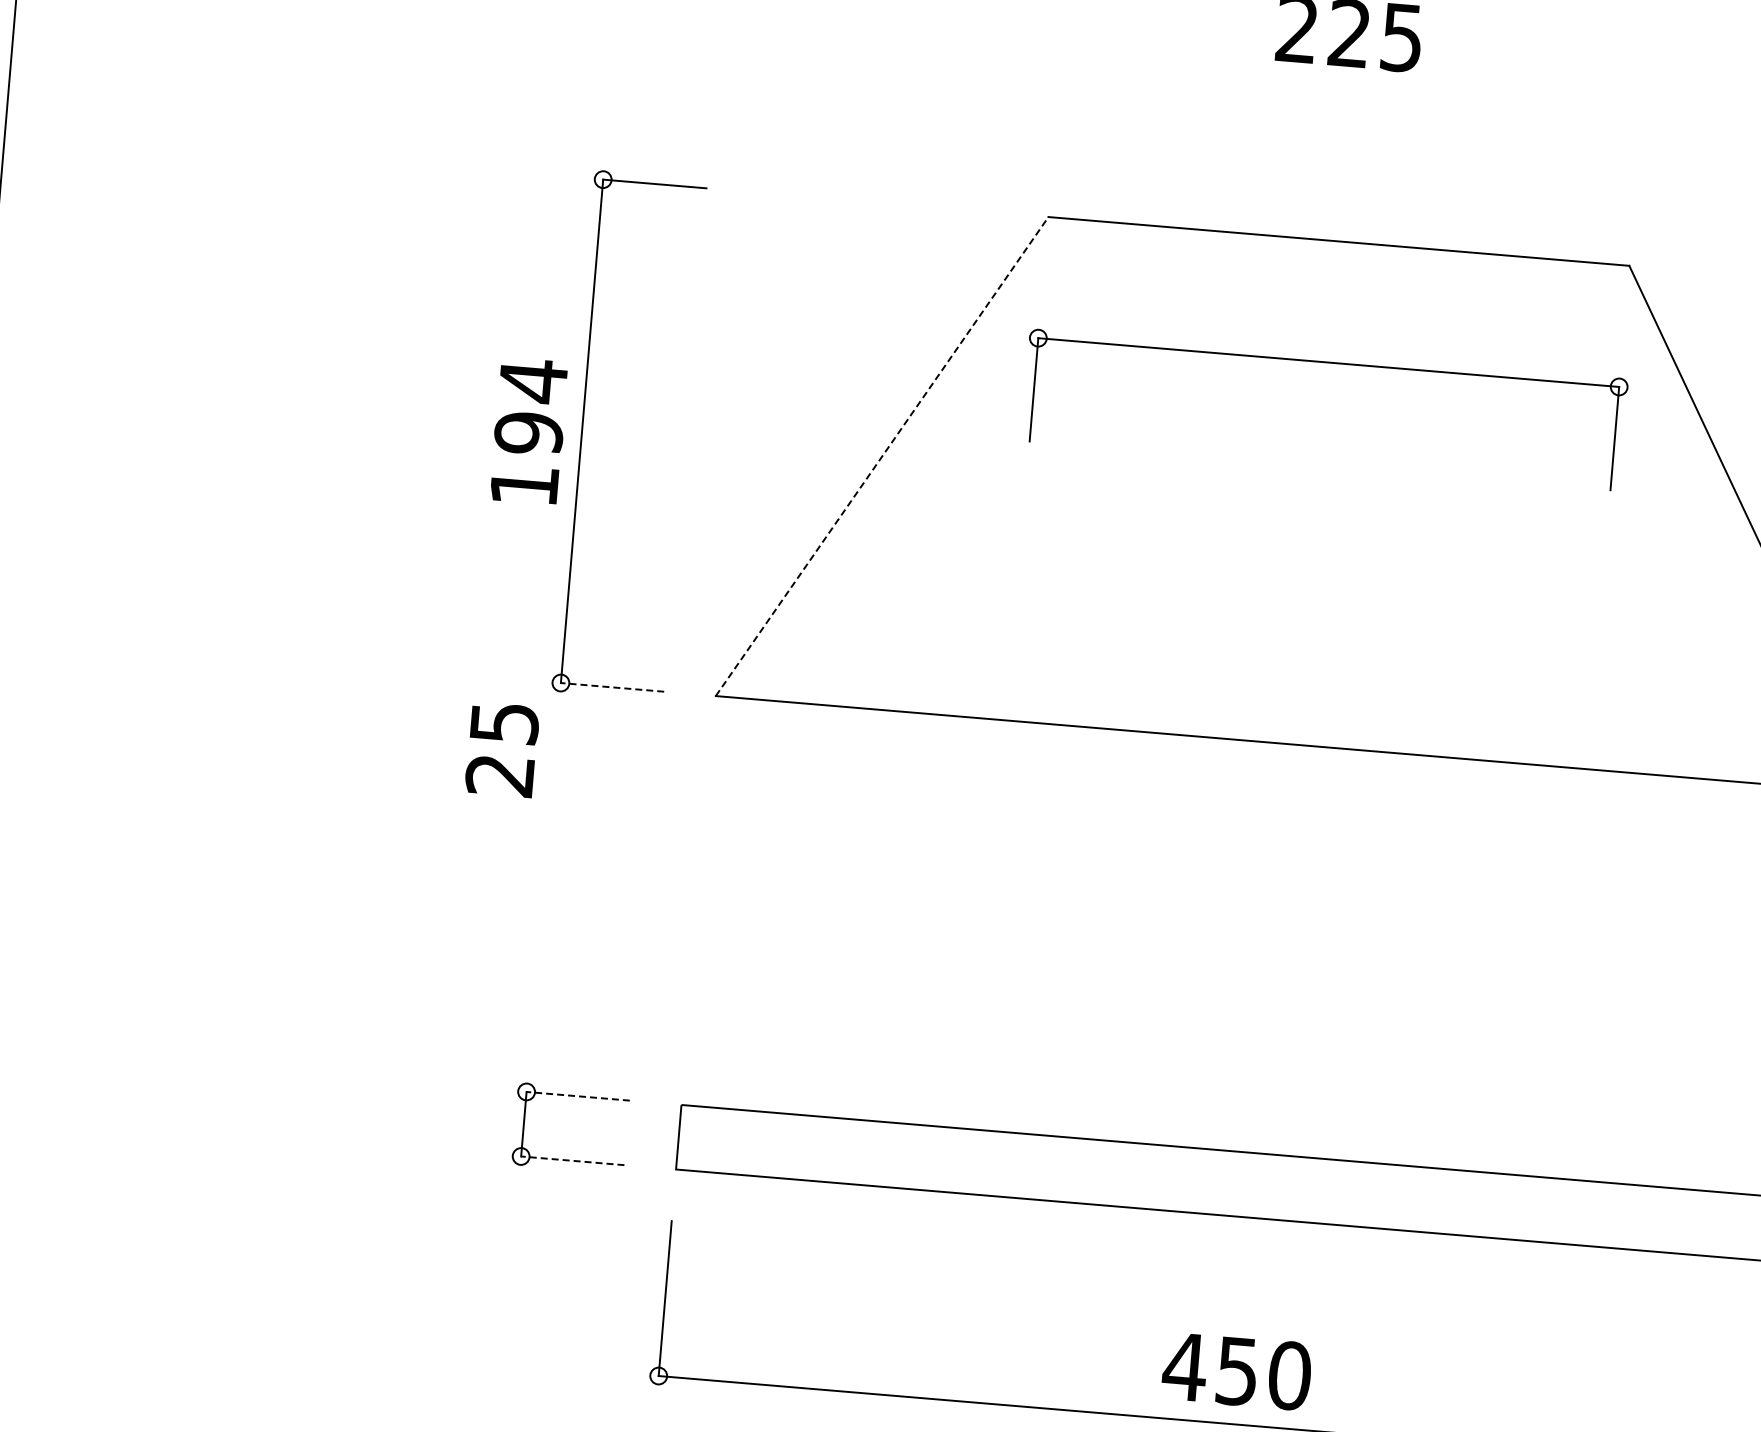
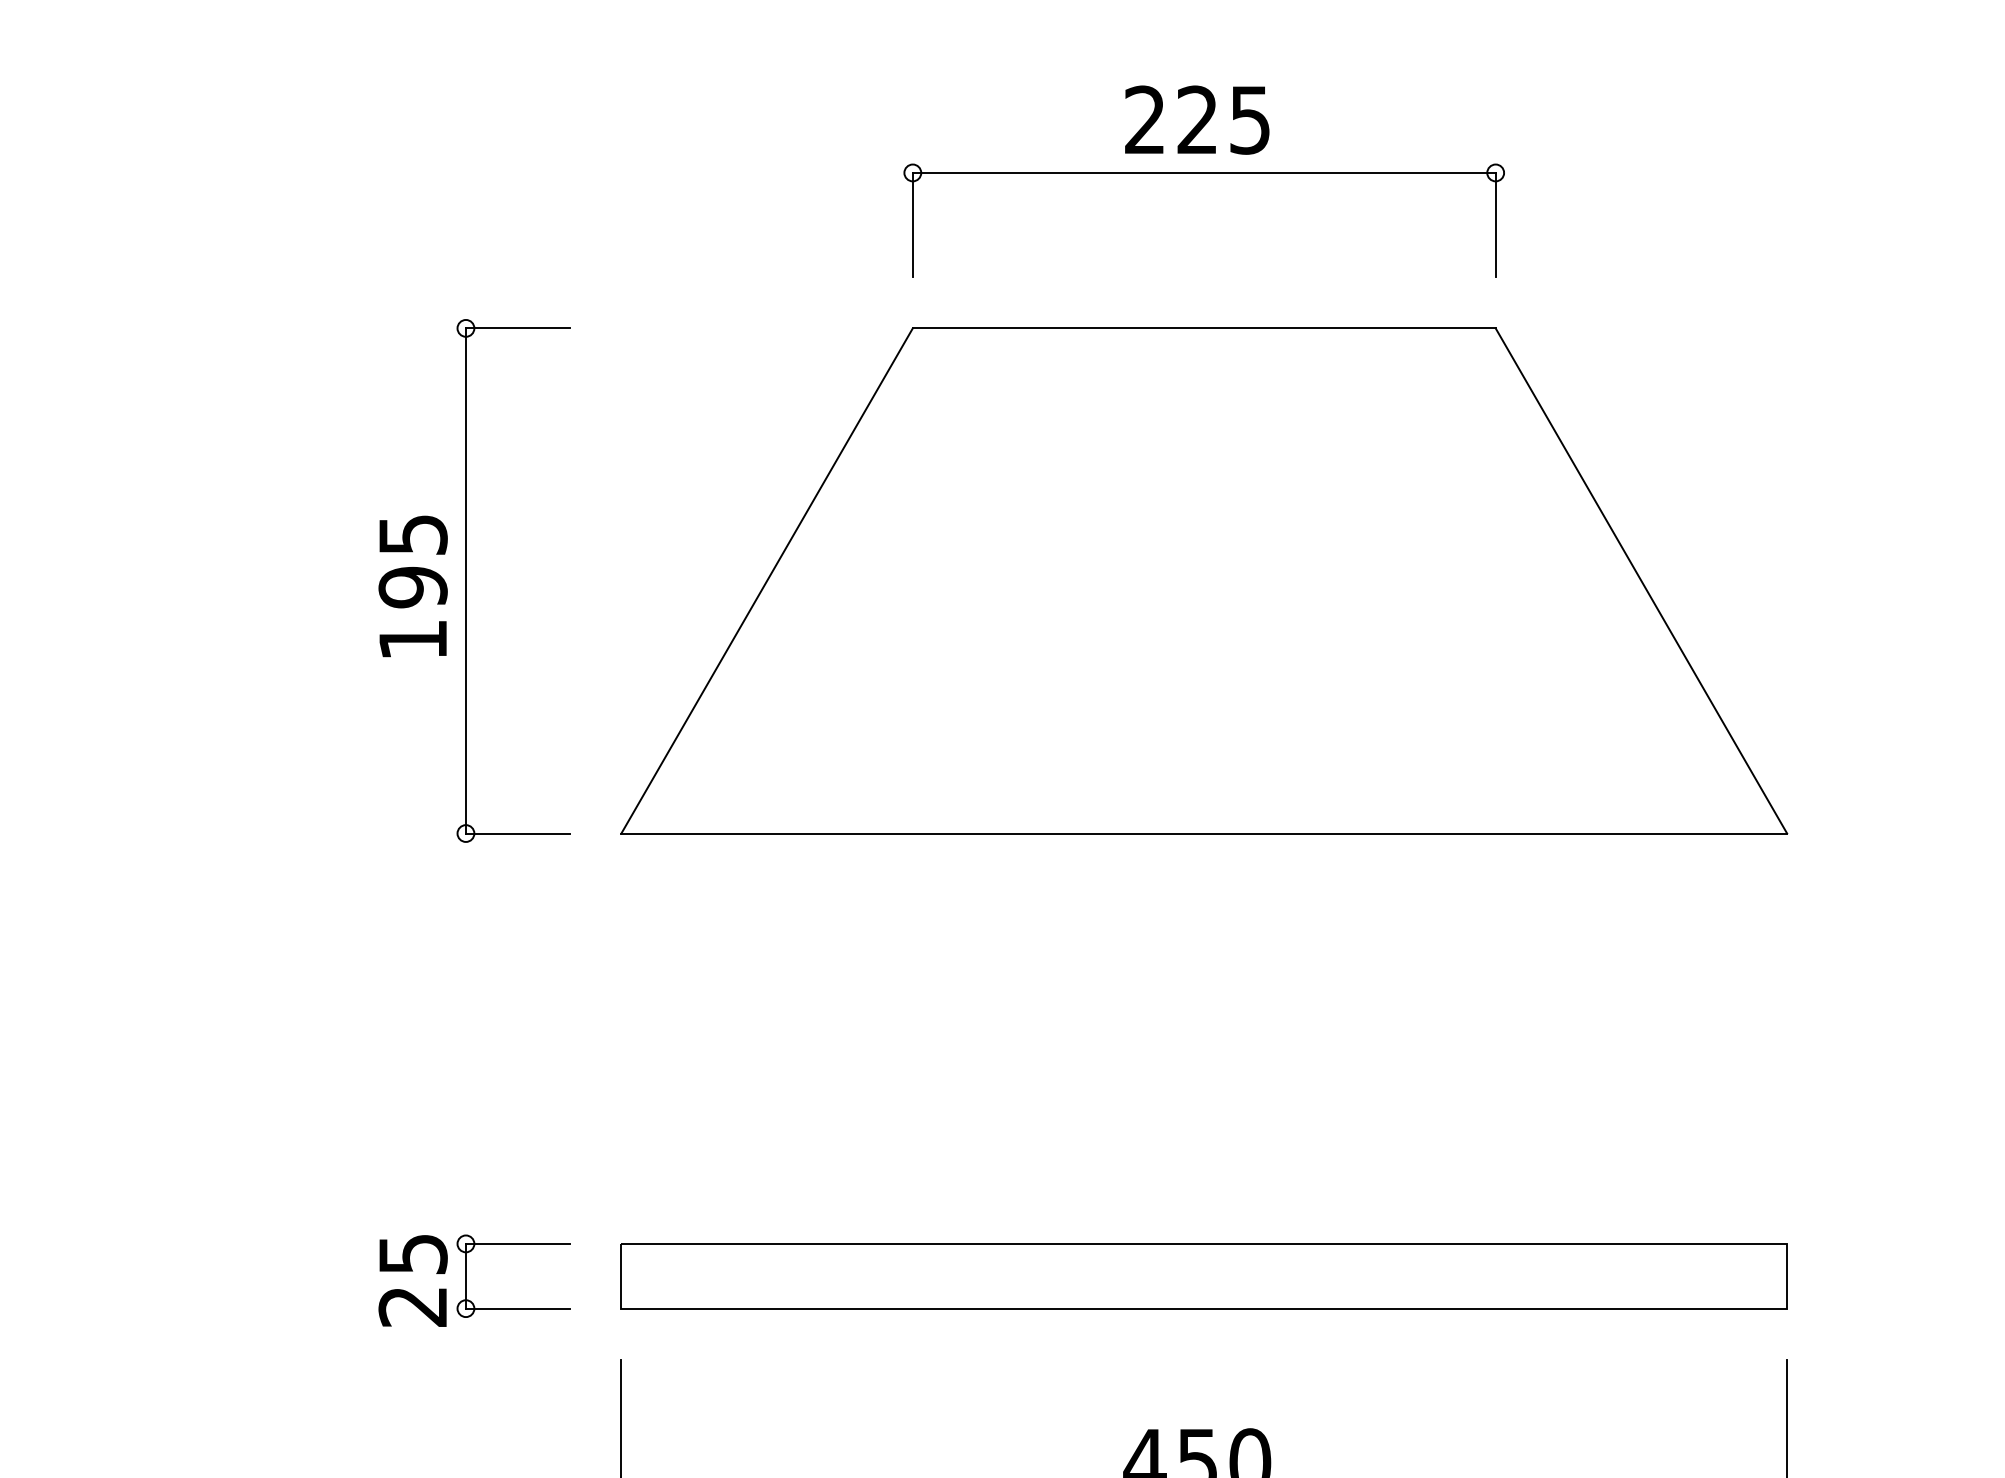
part: (1327, 363) -> (1203, 173), moved
text: (533, 380) -> (413, 534), 194 -> 195
line: (882, 456) -> (767, 580), dashed -> solid
line: (612, 687) -> (517, 833), dashed -> solid
text: (501, 749) -> (412, 1280), moved
line: (577, 1095) -> (517, 1243), dashed -> solid
line: (572, 1160) -> (517, 1308), dashed -> solid

